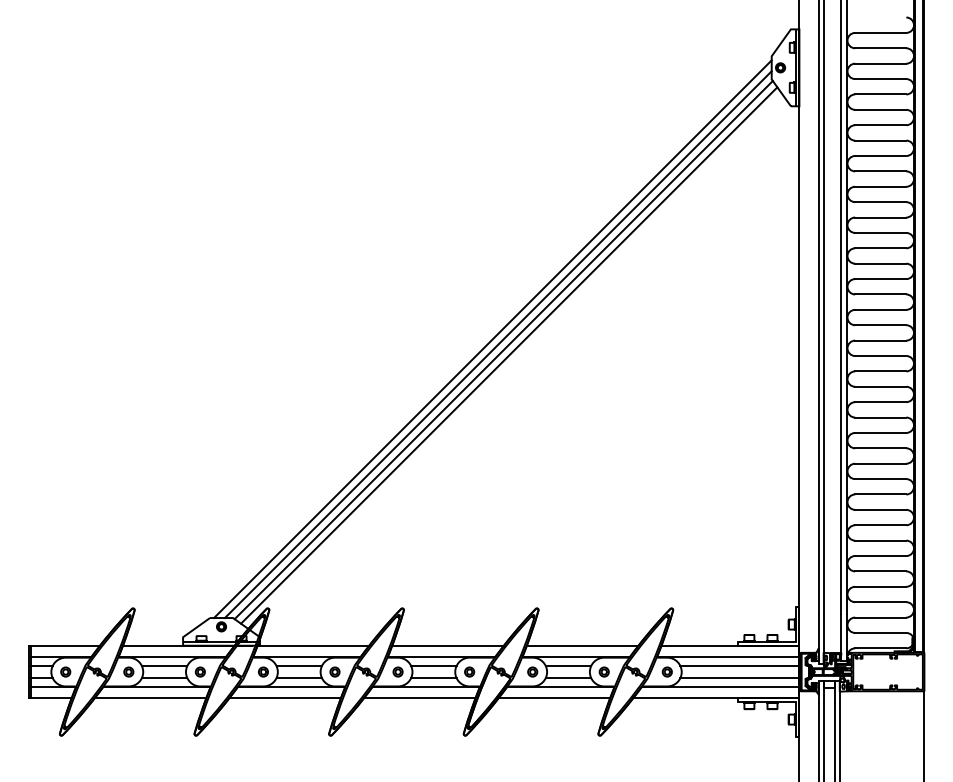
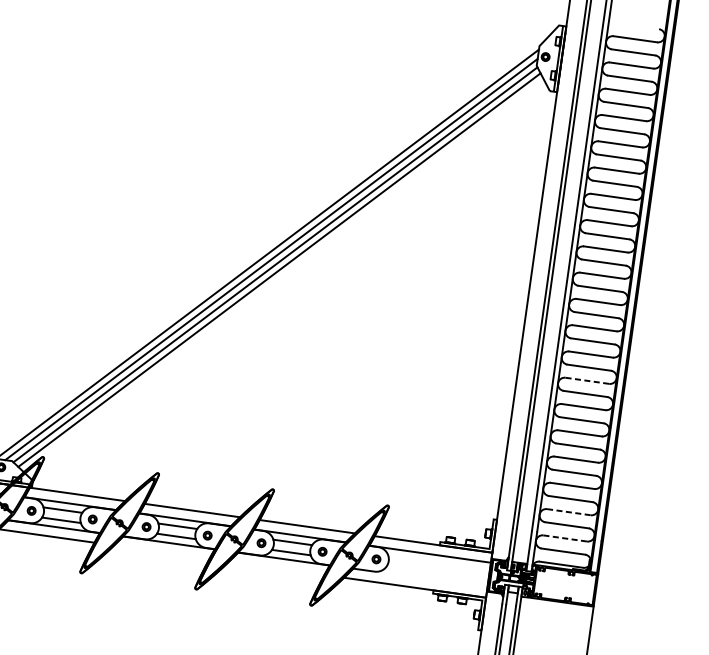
line: (880, 432) -> (587, 380), solid -> dashed
line: (880, 586) -> (568, 511), solid -> dashed
line: (880, 617) -> (565, 538), solid -> dashed
line: (739, 666) -> (438, 563), removed
line: (739, 678) -> (437, 573), removed
line: (720, 686) -> (420, 578), removed
line: (419, 698) -> (161, 552), removed
line: (554, 698) -> (276, 568), removed

